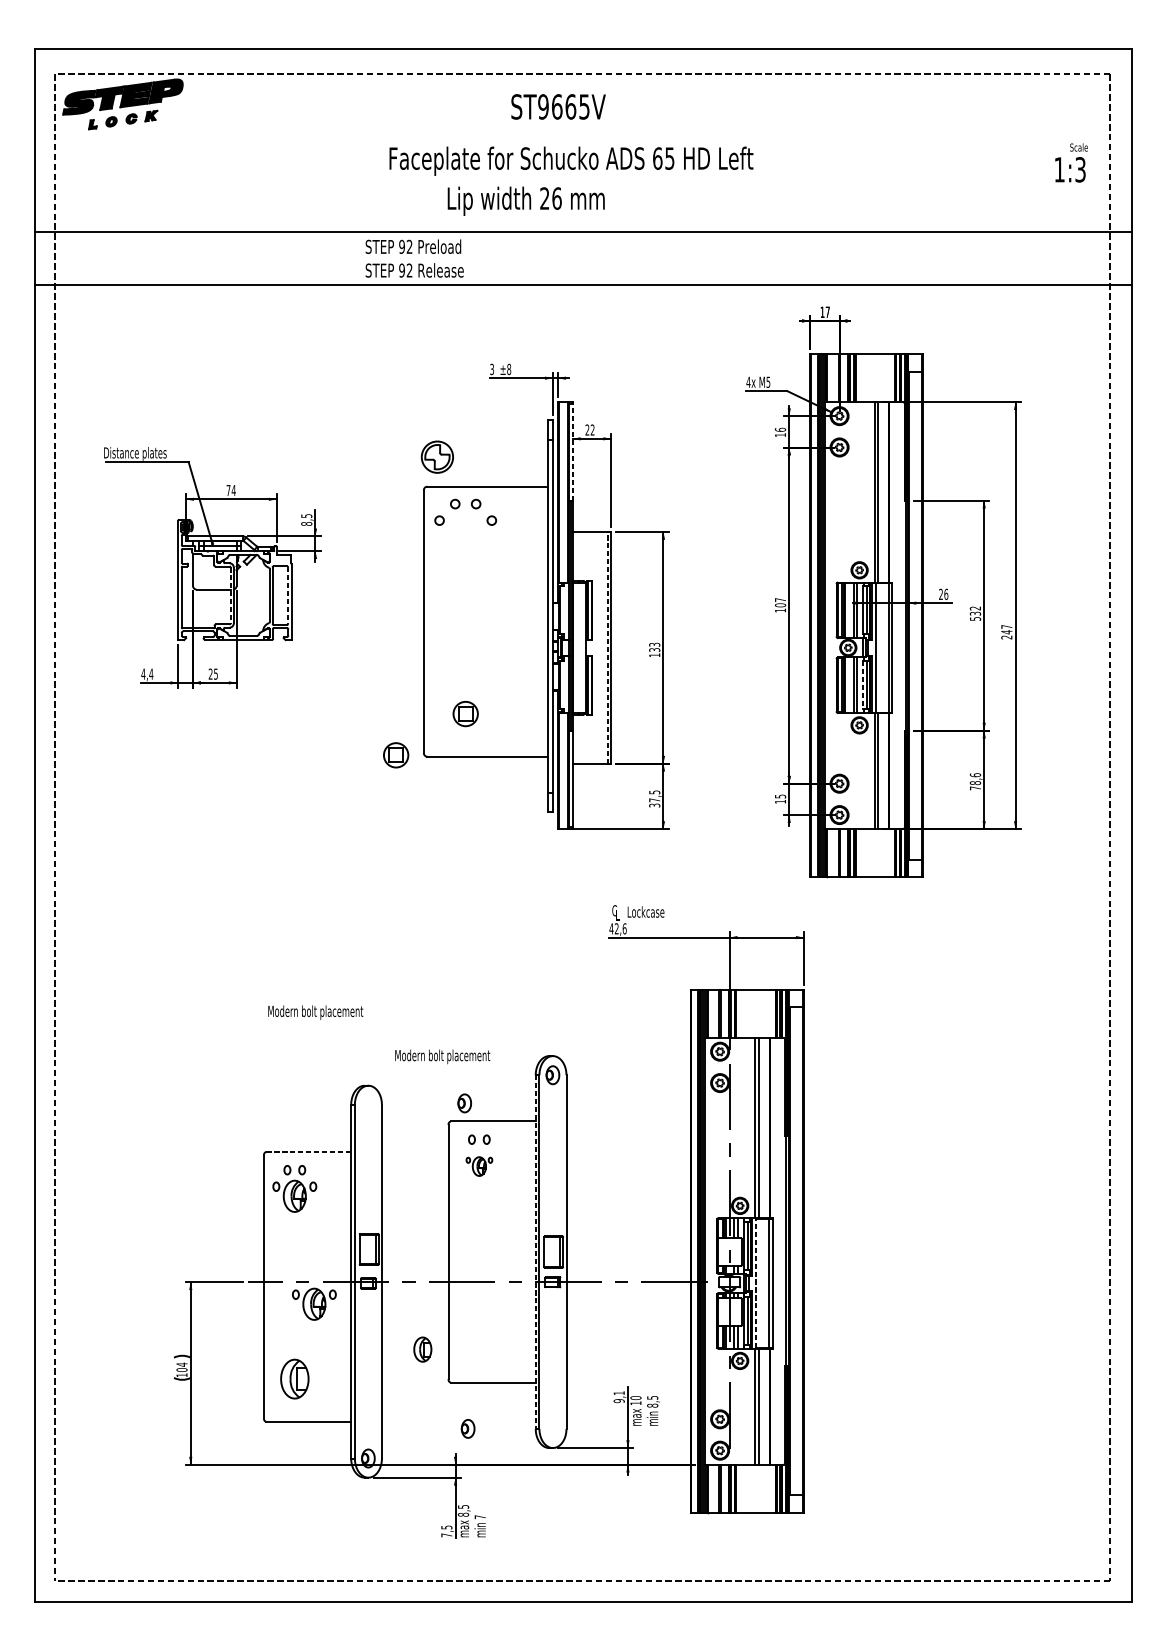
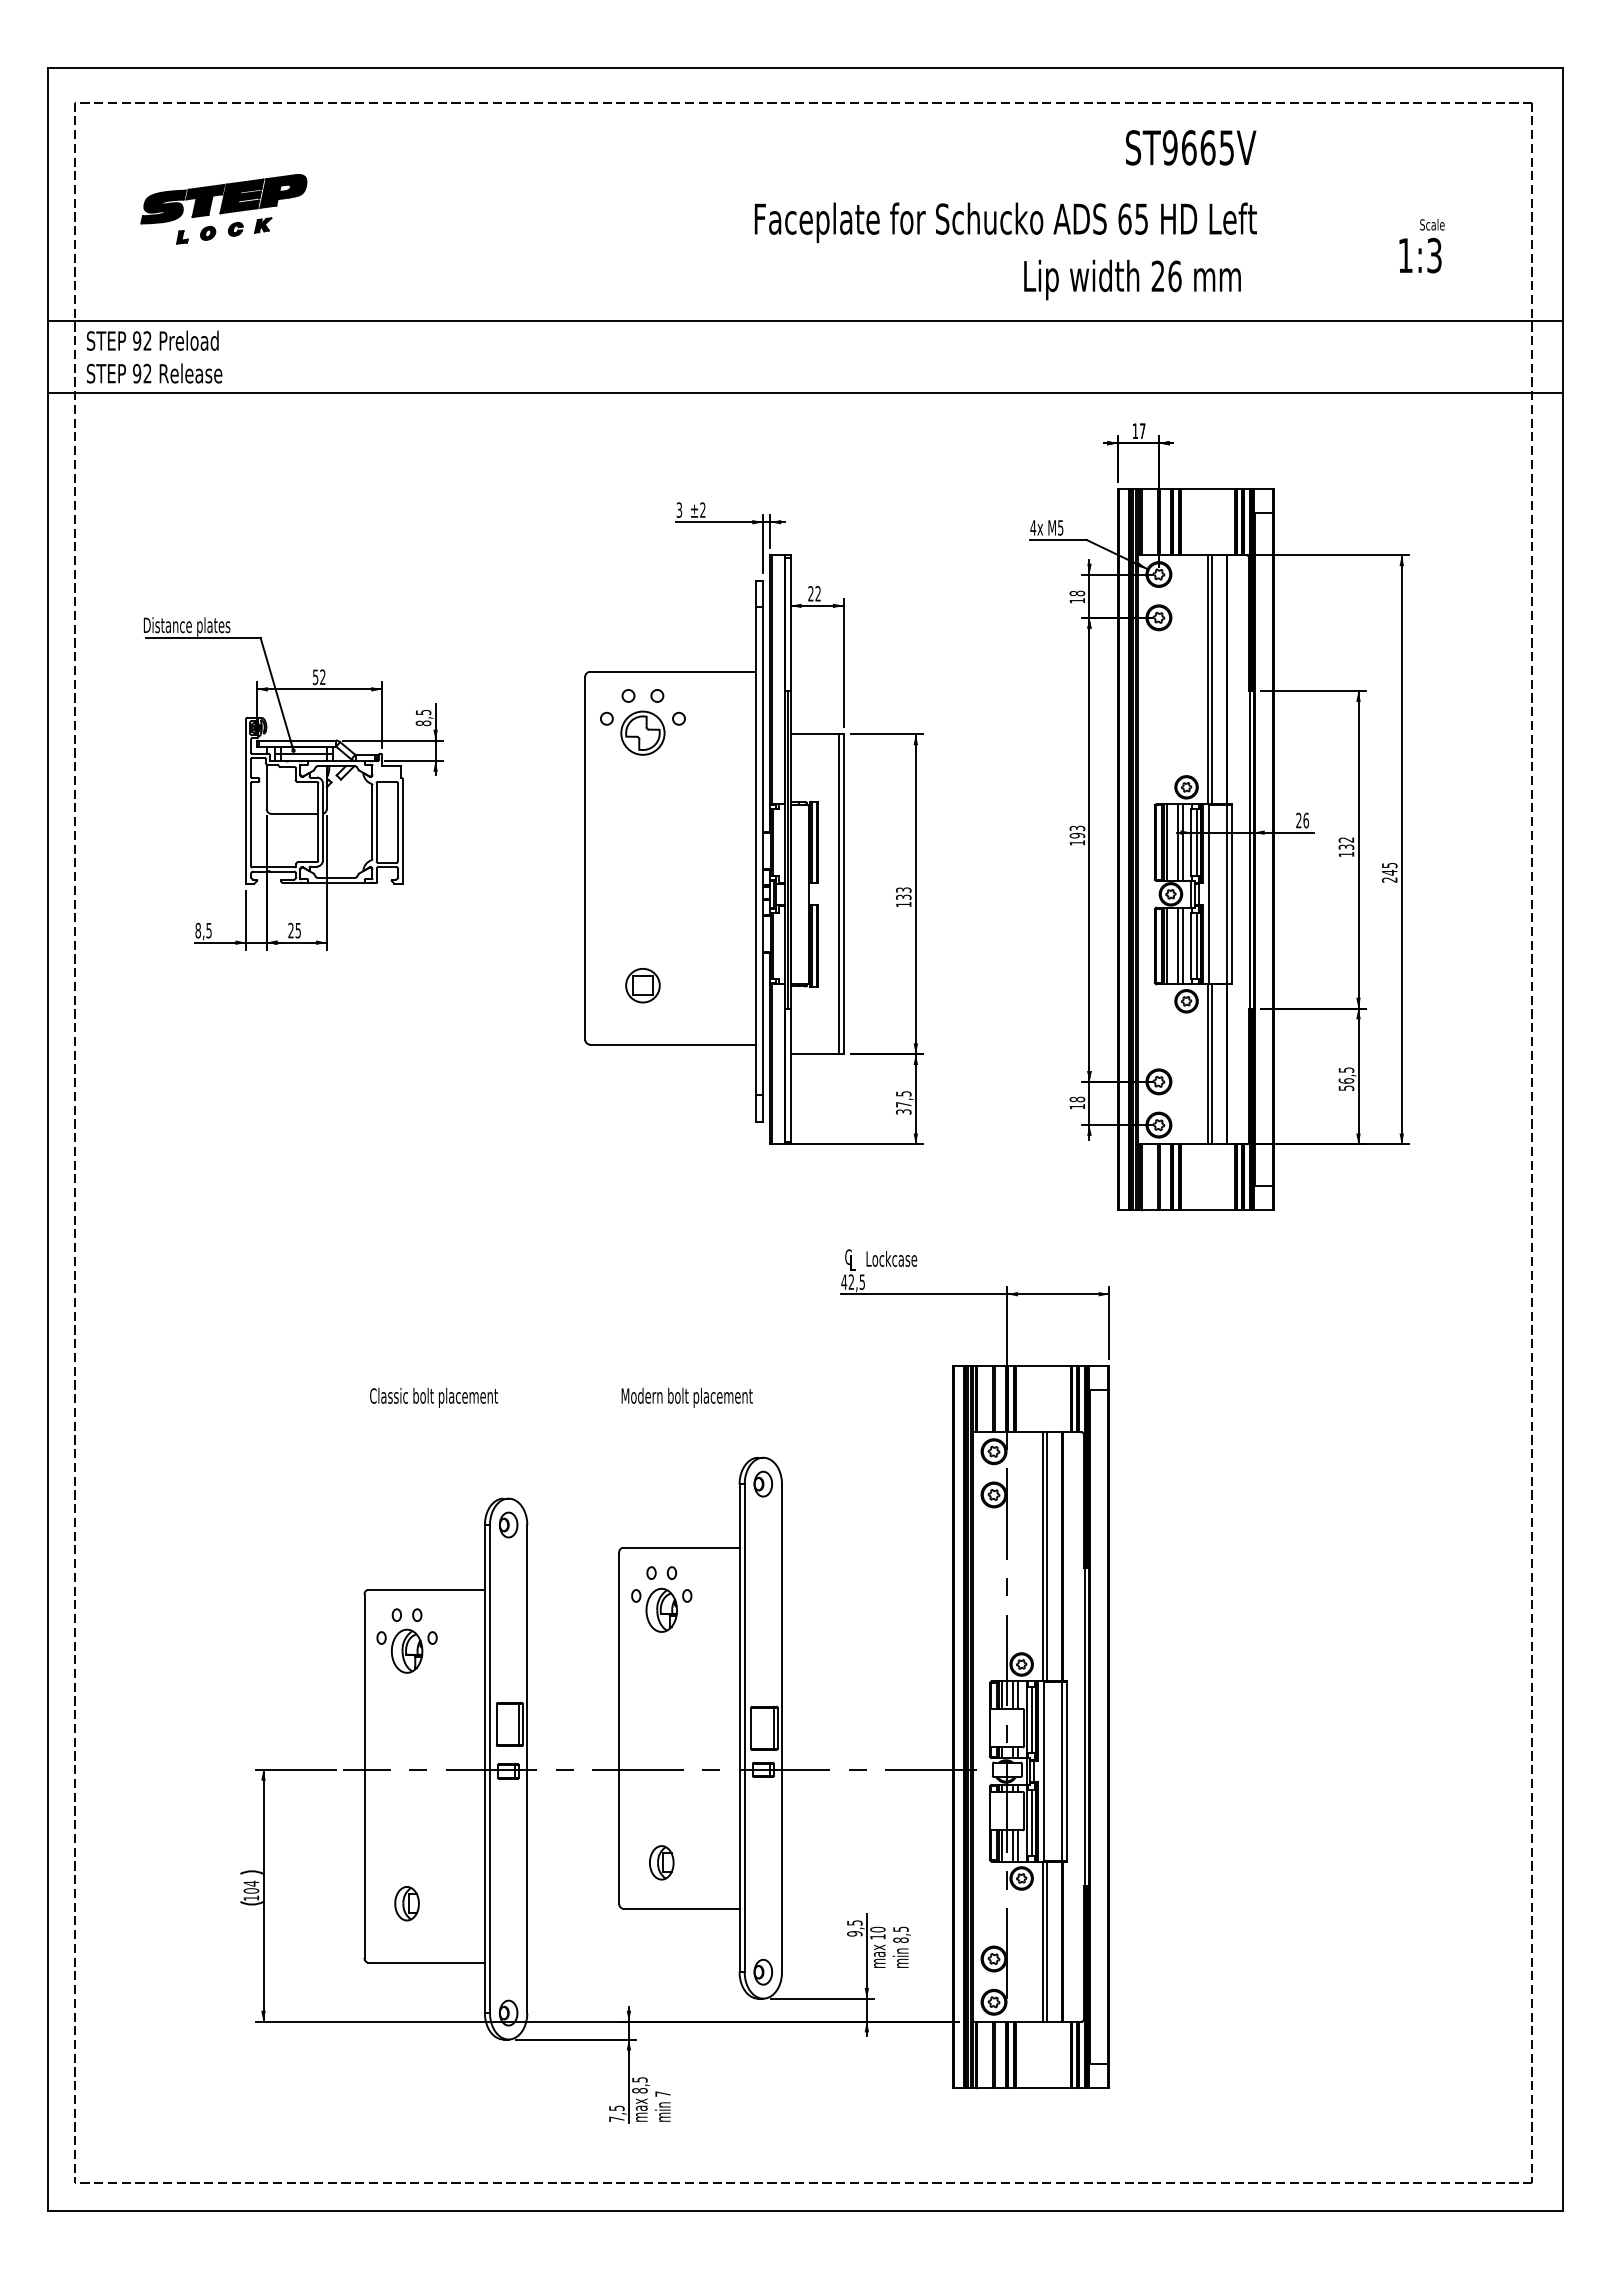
part: (122, 104) -> (223, 209), moved
text: (558, 106) -> (1191, 147), moved
text: (571, 161) -> (1005, 222), moved
text: (1071, 163) -> (1421, 246), moved
text: (526, 200) -> (1132, 279), moved
text: (414, 258) -> (154, 356), moved
text: (508, 369) -> (702, 509), ±8 -> ±2
text: (779, 429) -> (1076, 593), 16 -> 18
line: (572, 452) -> (790, 624), dashed -> solid
part: (437, 456) -> (642, 732), moved
text: (231, 490) -> (319, 677), 74 -> 52
line: (230, 595) -> (318, 822), dashed -> solid
line: (287, 595) -> (397, 822), dashed -> solid
text: (780, 602) -> (1077, 831), 107 -> 193
text: (975, 618) -> (1346, 854), 532 -> 132
text: (1006, 626) -> (1389, 865), 247 -> 245
line: (607, 647) -> (838, 894), dashed -> solid
text: (147, 674) -> (203, 930), 4,4 -> 8,5
line: (863, 685) -> (1191, 946), dashed -> solid
part: (395, 755) -> (546, 1042), removed
text: (975, 781) -> (1346, 1078), 78,6 -> 56,5
text: (780, 796) -> (1077, 1099), 15 -> 18
text: (624, 928) -> (862, 1281), 42,6 -> 42,5
text: (315, 1012) -> (435, 1397), Modern bolt placement -> Classic bolt placement
text: (442, 1056) -> (686, 1397), moved
part: (464, 1103) -> (508, 1524), moved
line: (308, 1151) -> (426, 1589), dashed -> solid
part: (479, 1166) -> (661, 1609), size x1.67
line: (535, 1252) -> (739, 1728), dashed -> solid
line: (755, 1283) -> (1043, 1771), dashed -> solid
part: (313, 1303) -> (433, 1799), removed
part: (422, 1349) -> (661, 1862), moved
part: (294, 1379) -> (406, 1903), size x0.62
text: (619, 1392) -> (854, 1922), 9,1 -> 9,5
part: (467, 1428) -> (762, 1971), moved

